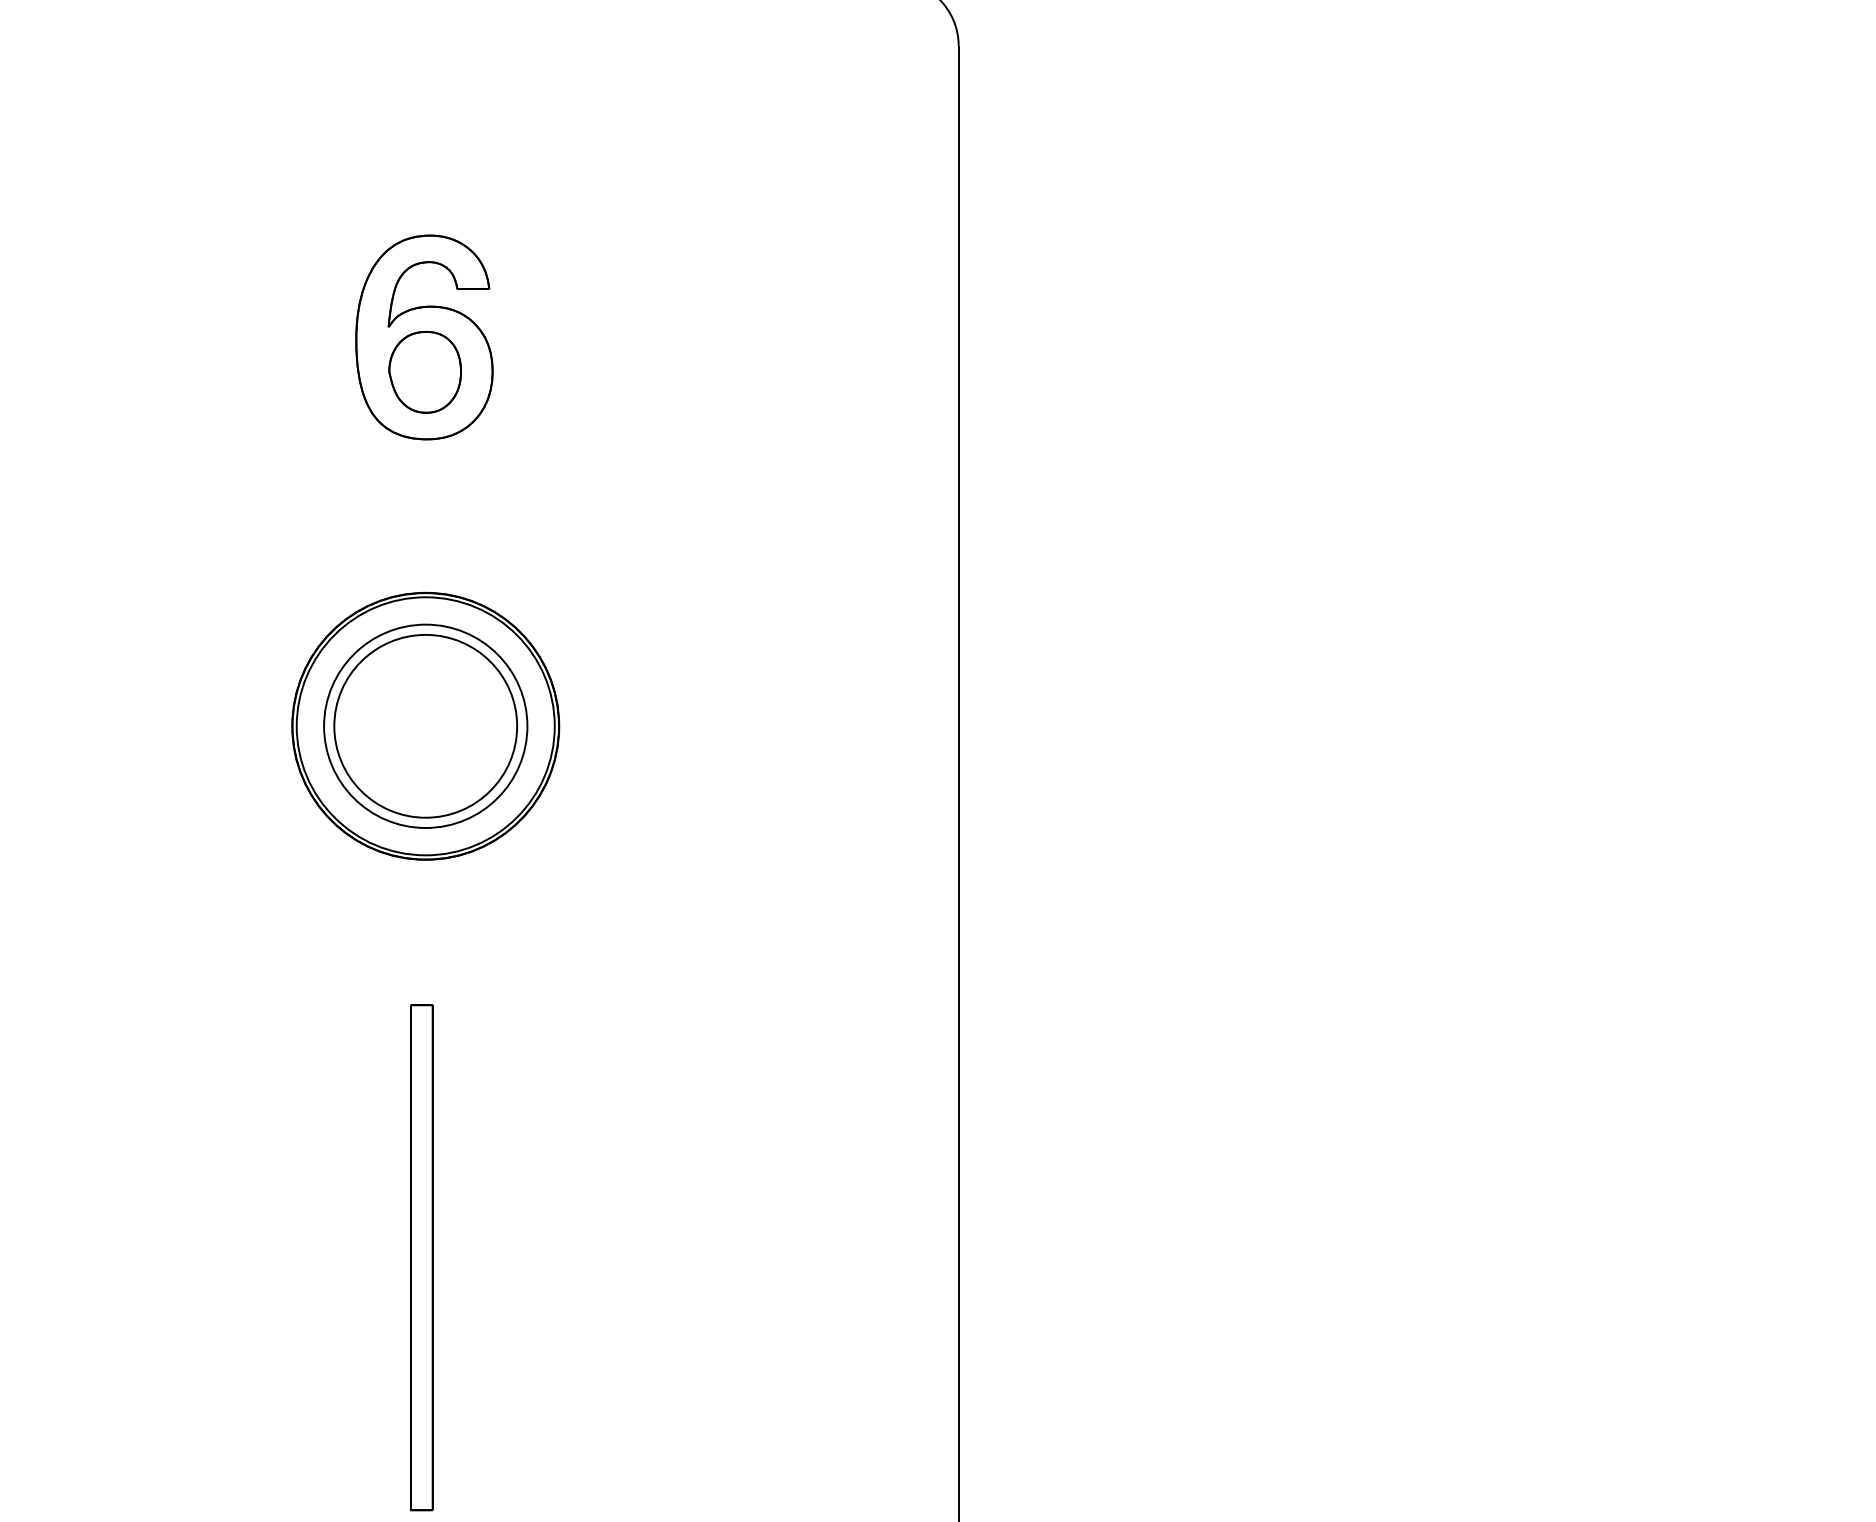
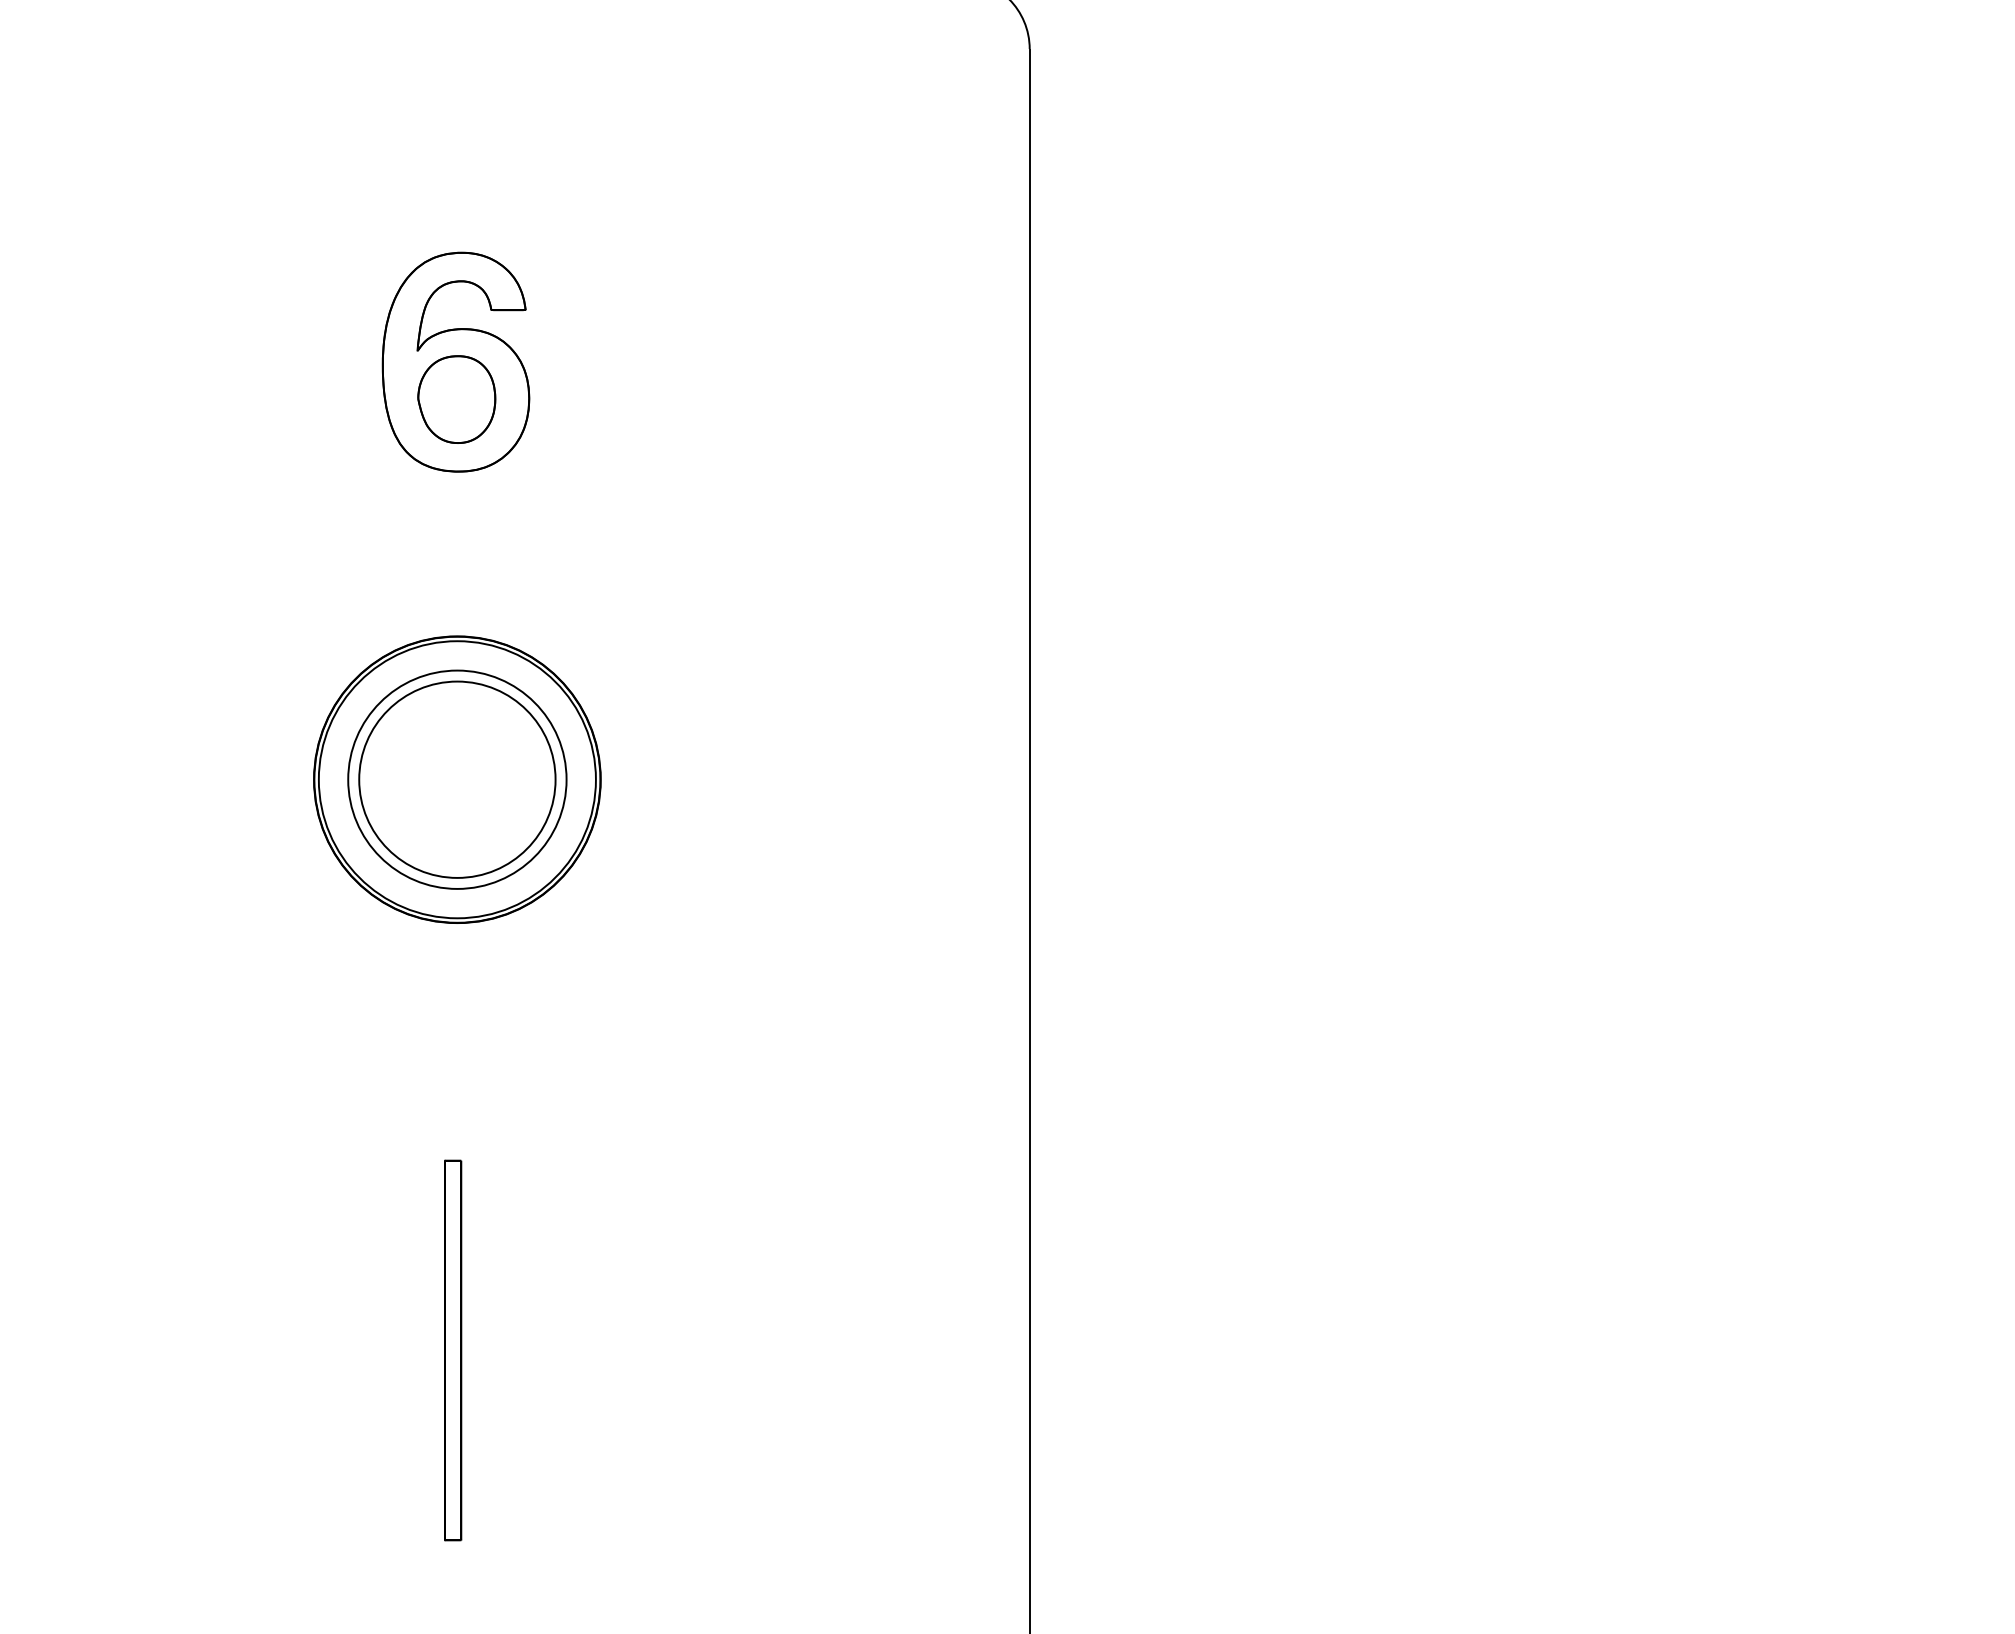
part: (421, 1257) -> (452, 1350), size x0.7

